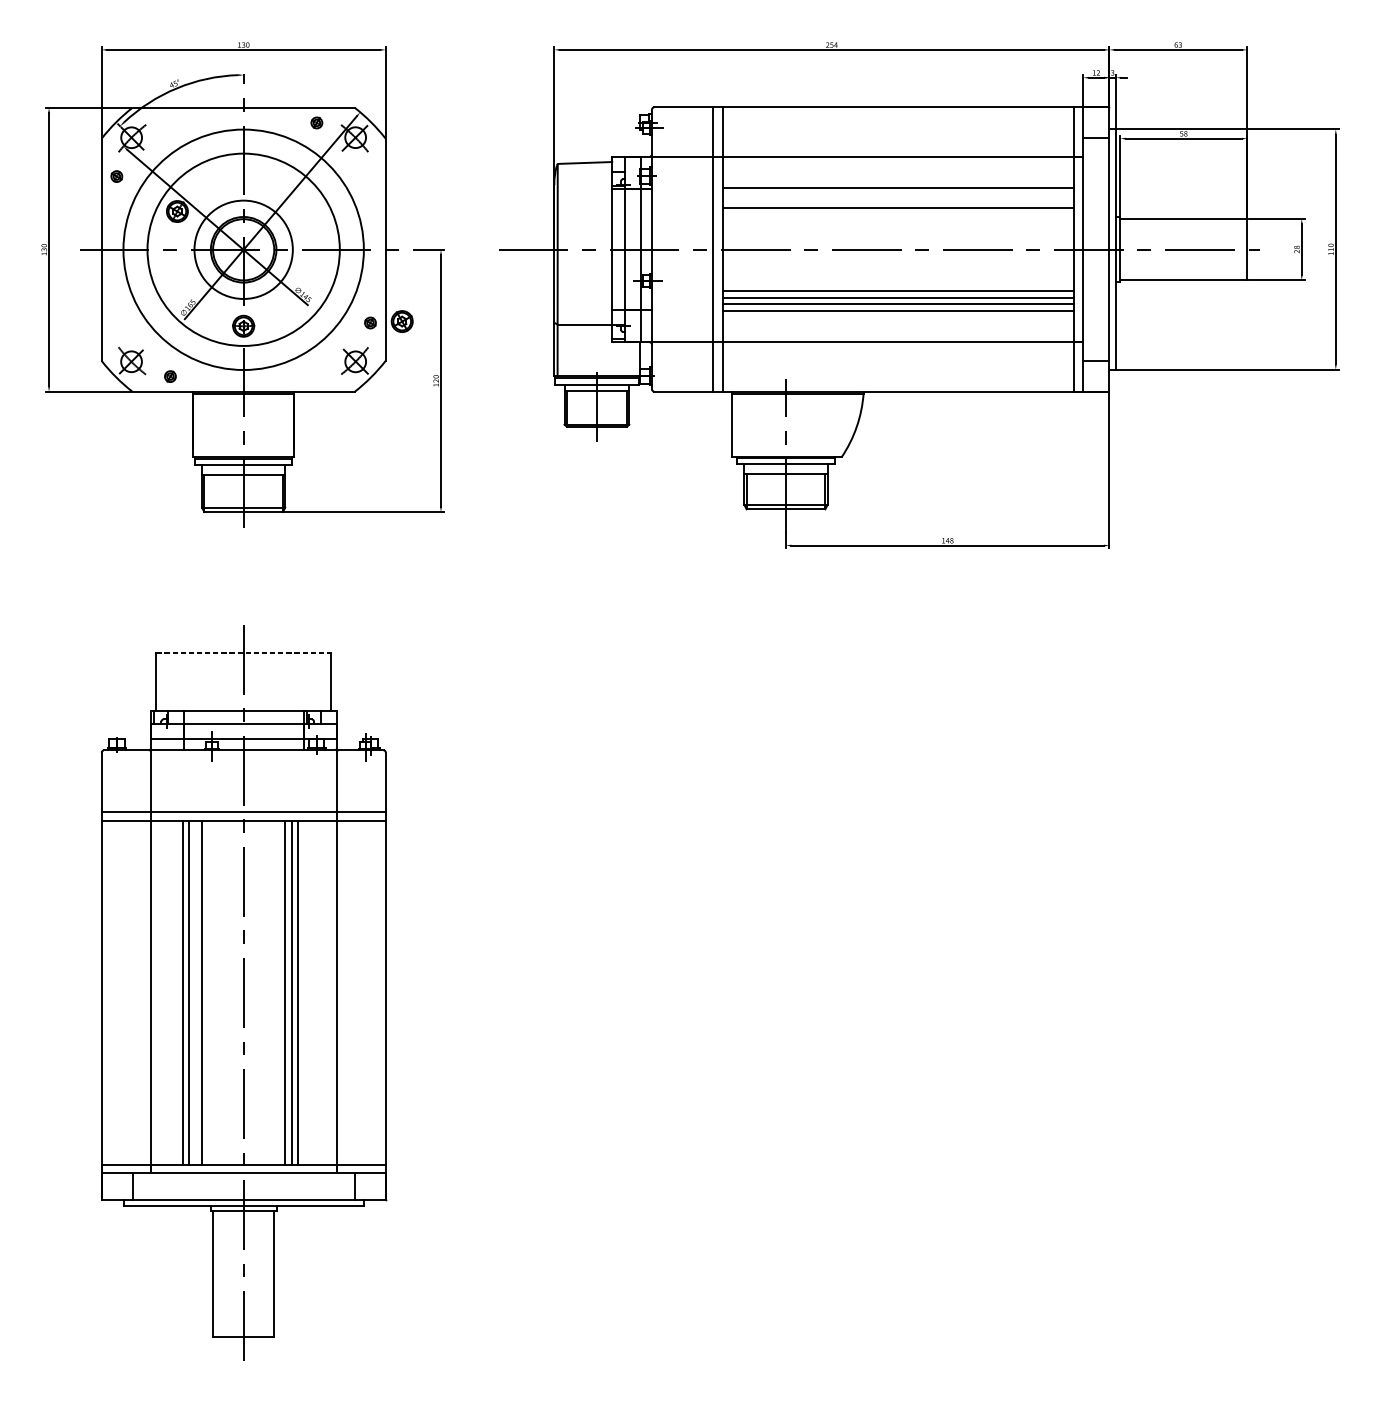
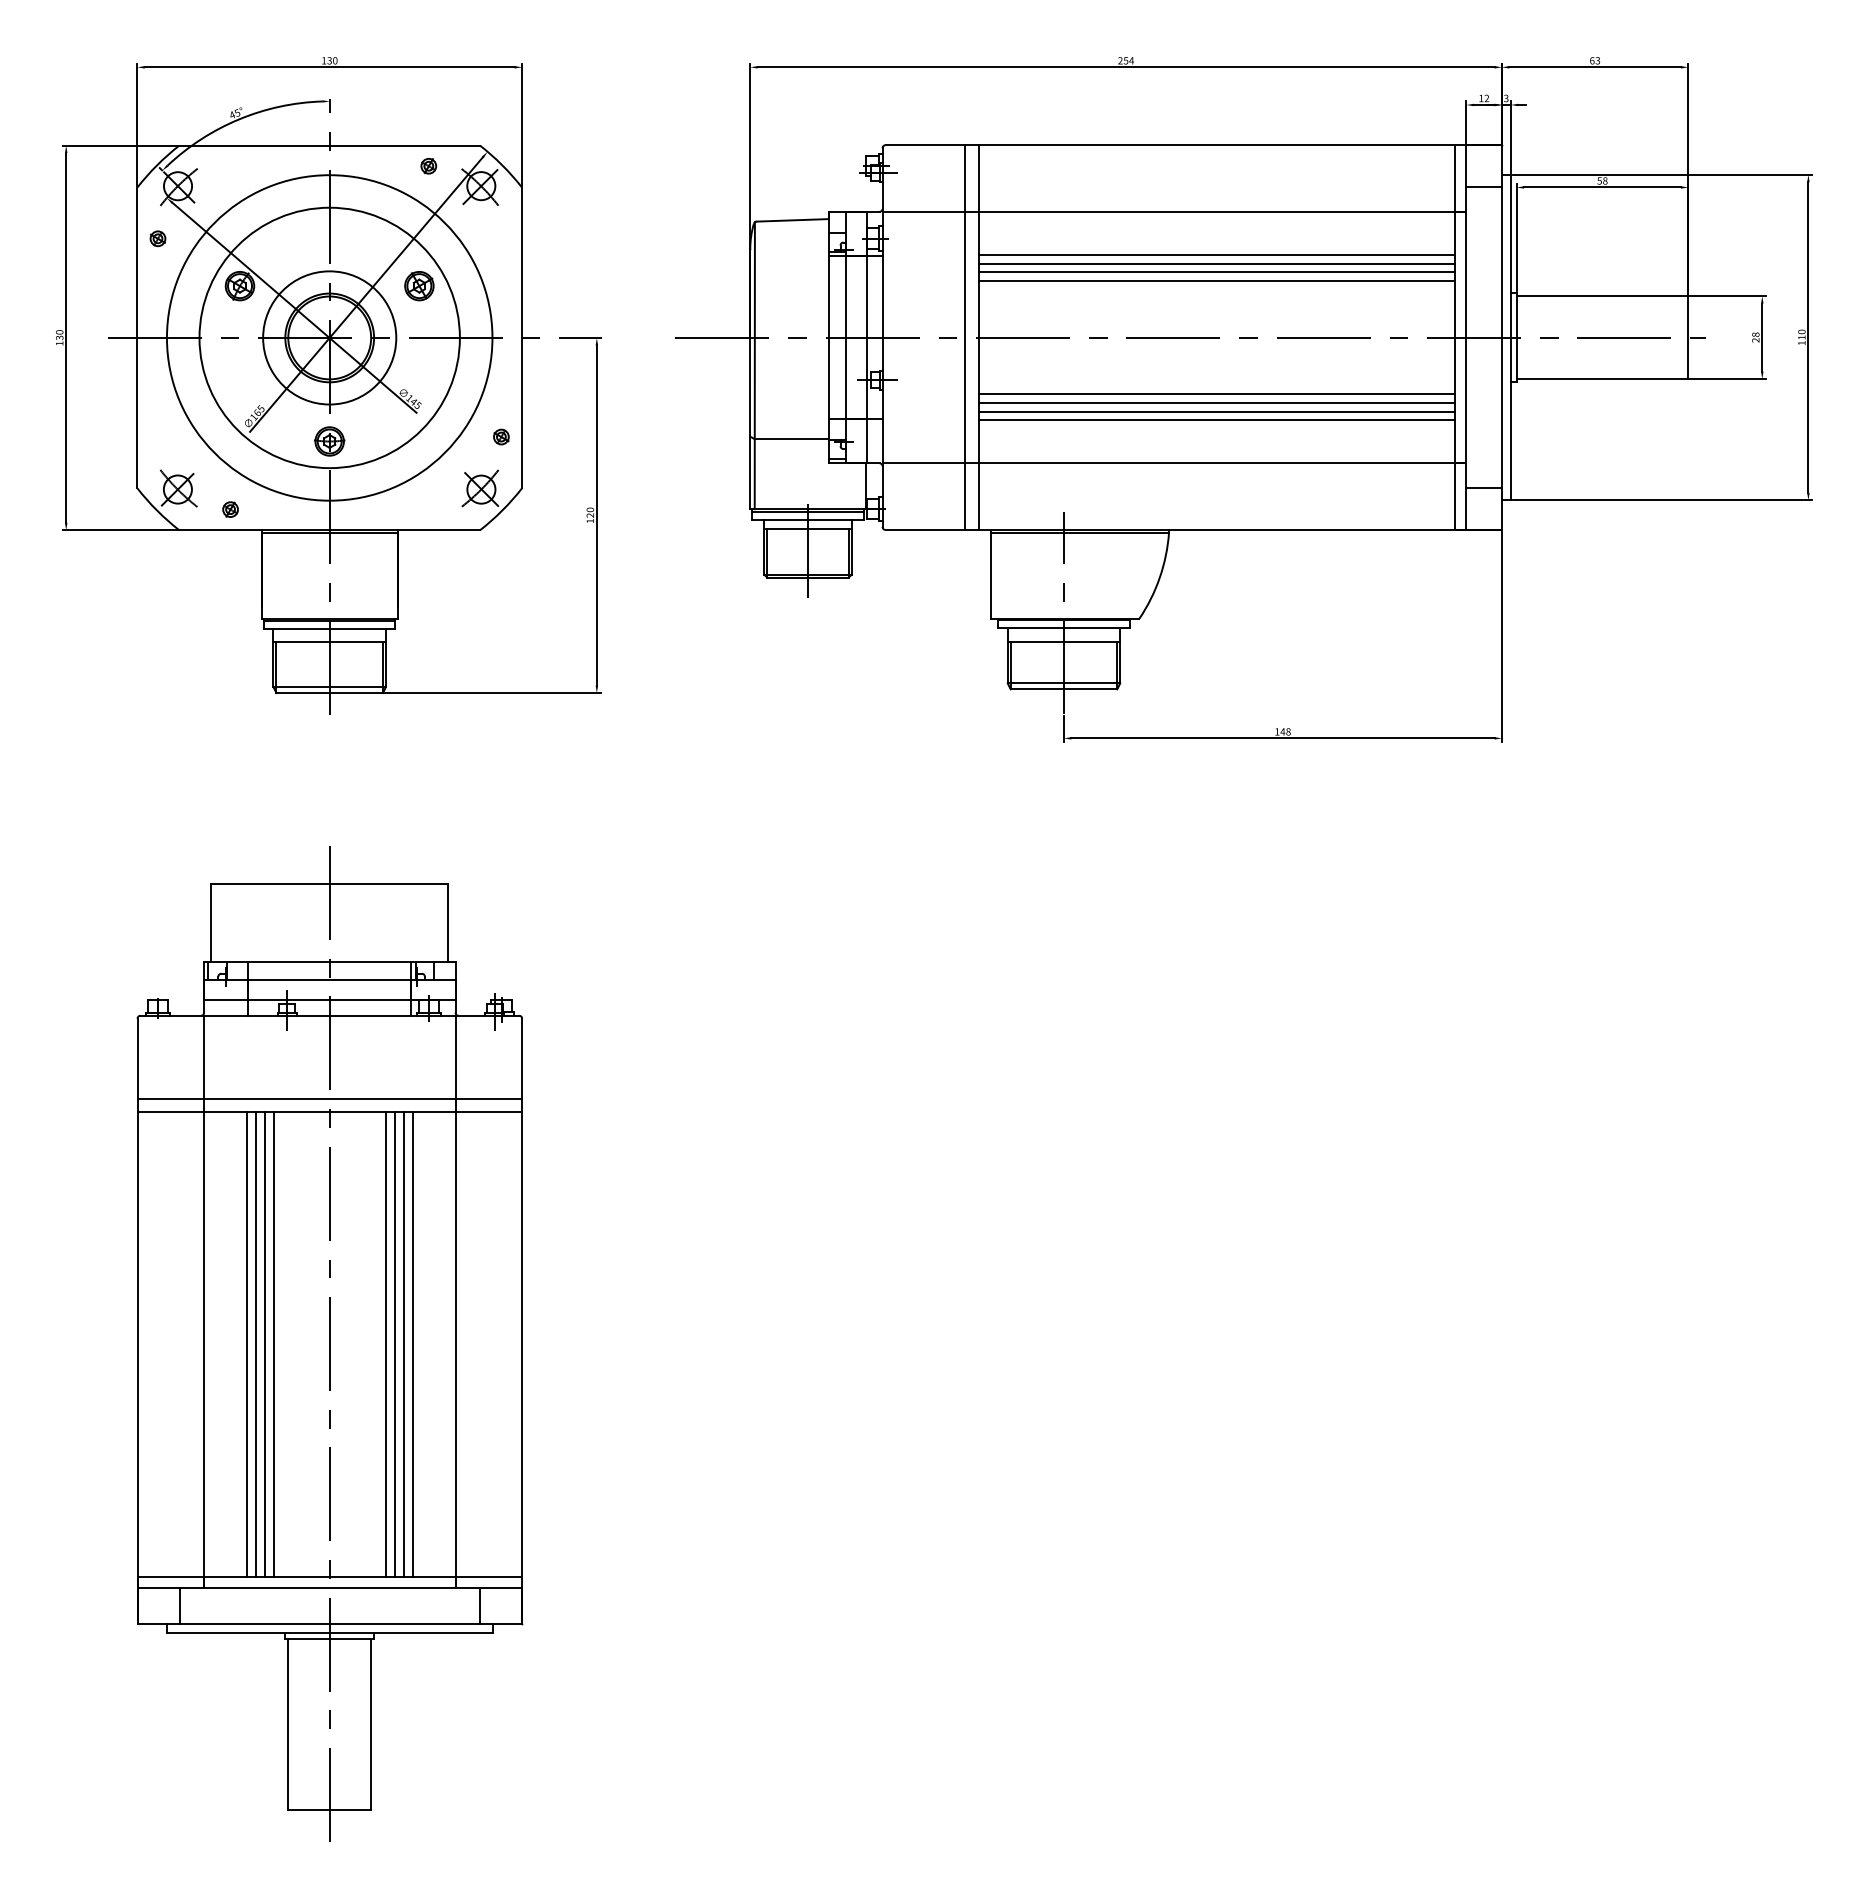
line: (898, 194) -> (1216, 263), added
line: (898, 201) -> (1216, 272), added
part: (402, 321) -> (419, 286), moved
line: (244, 652) -> (330, 883), dashed -> solid
line: (195, 992) -> (264, 1343), added
line: (304, 992) -> (412, 1343), added

